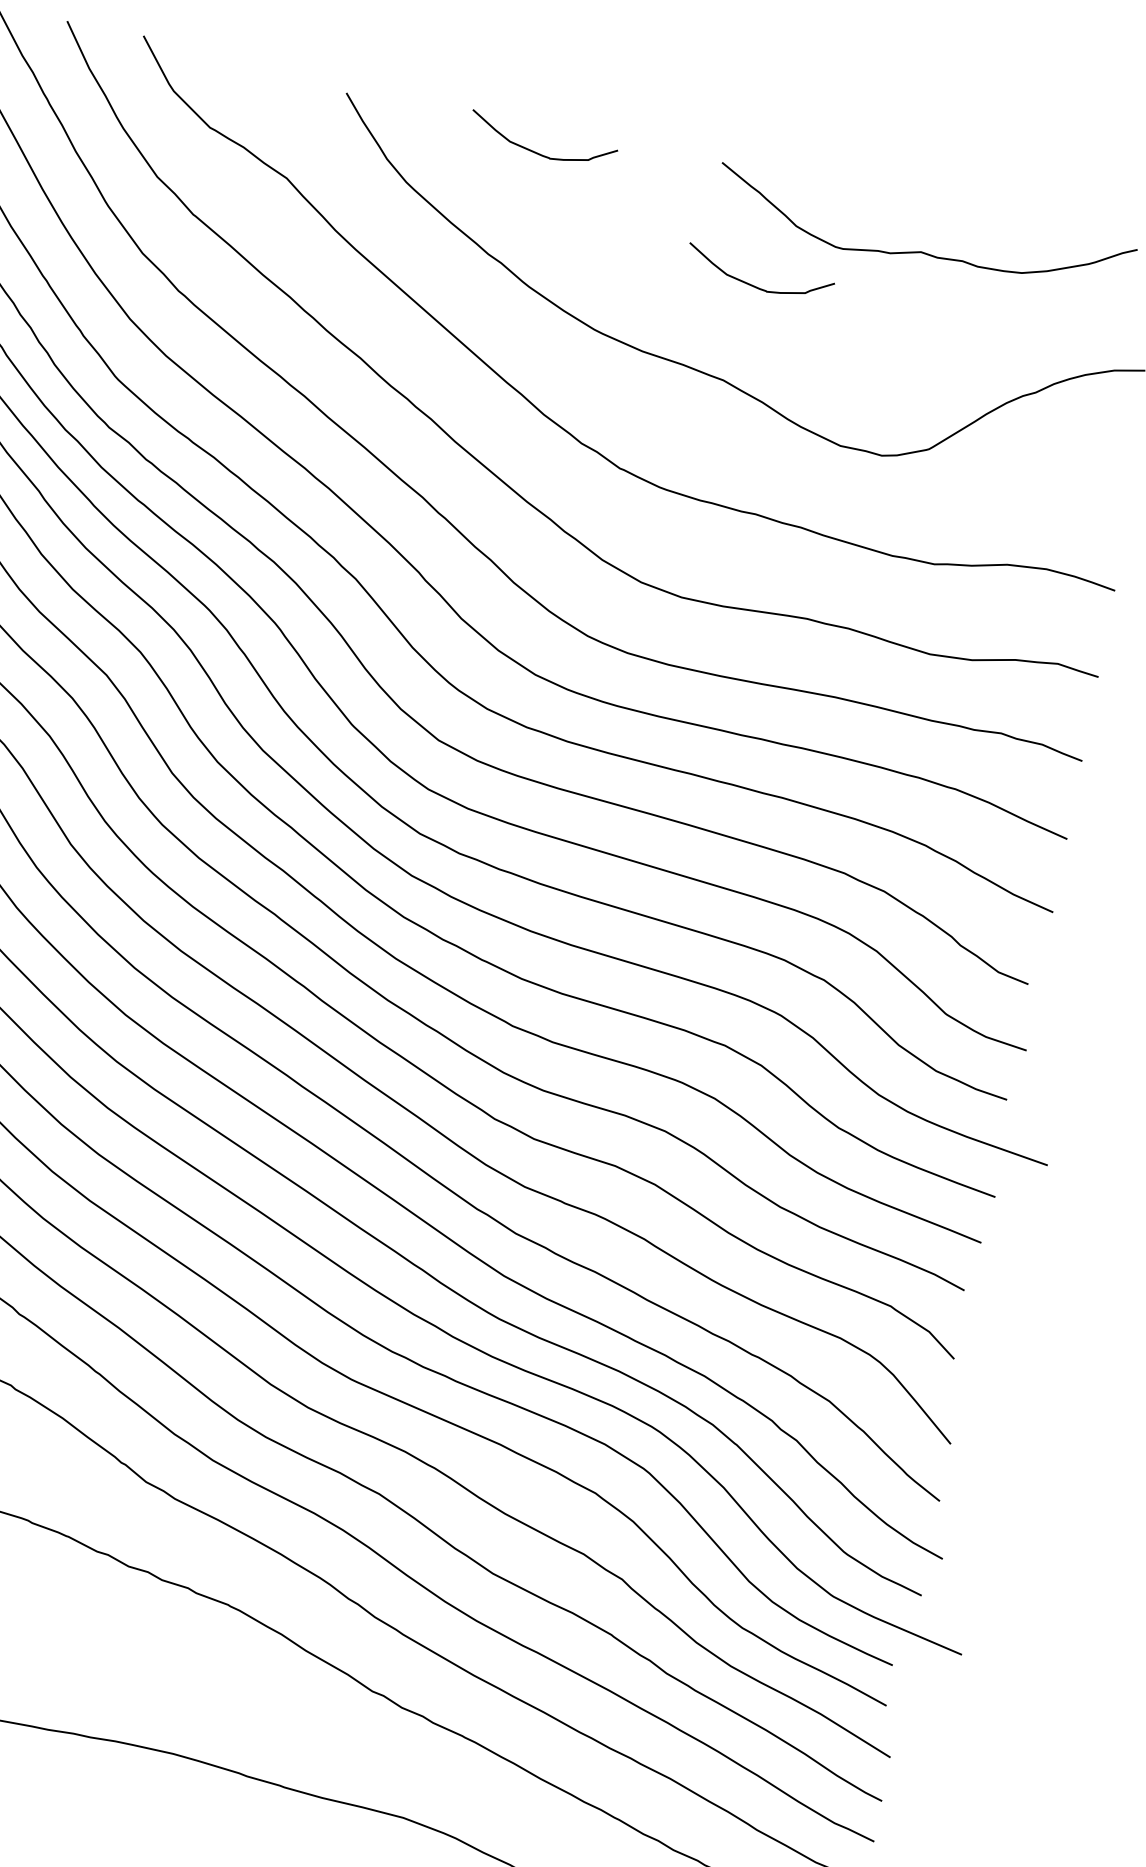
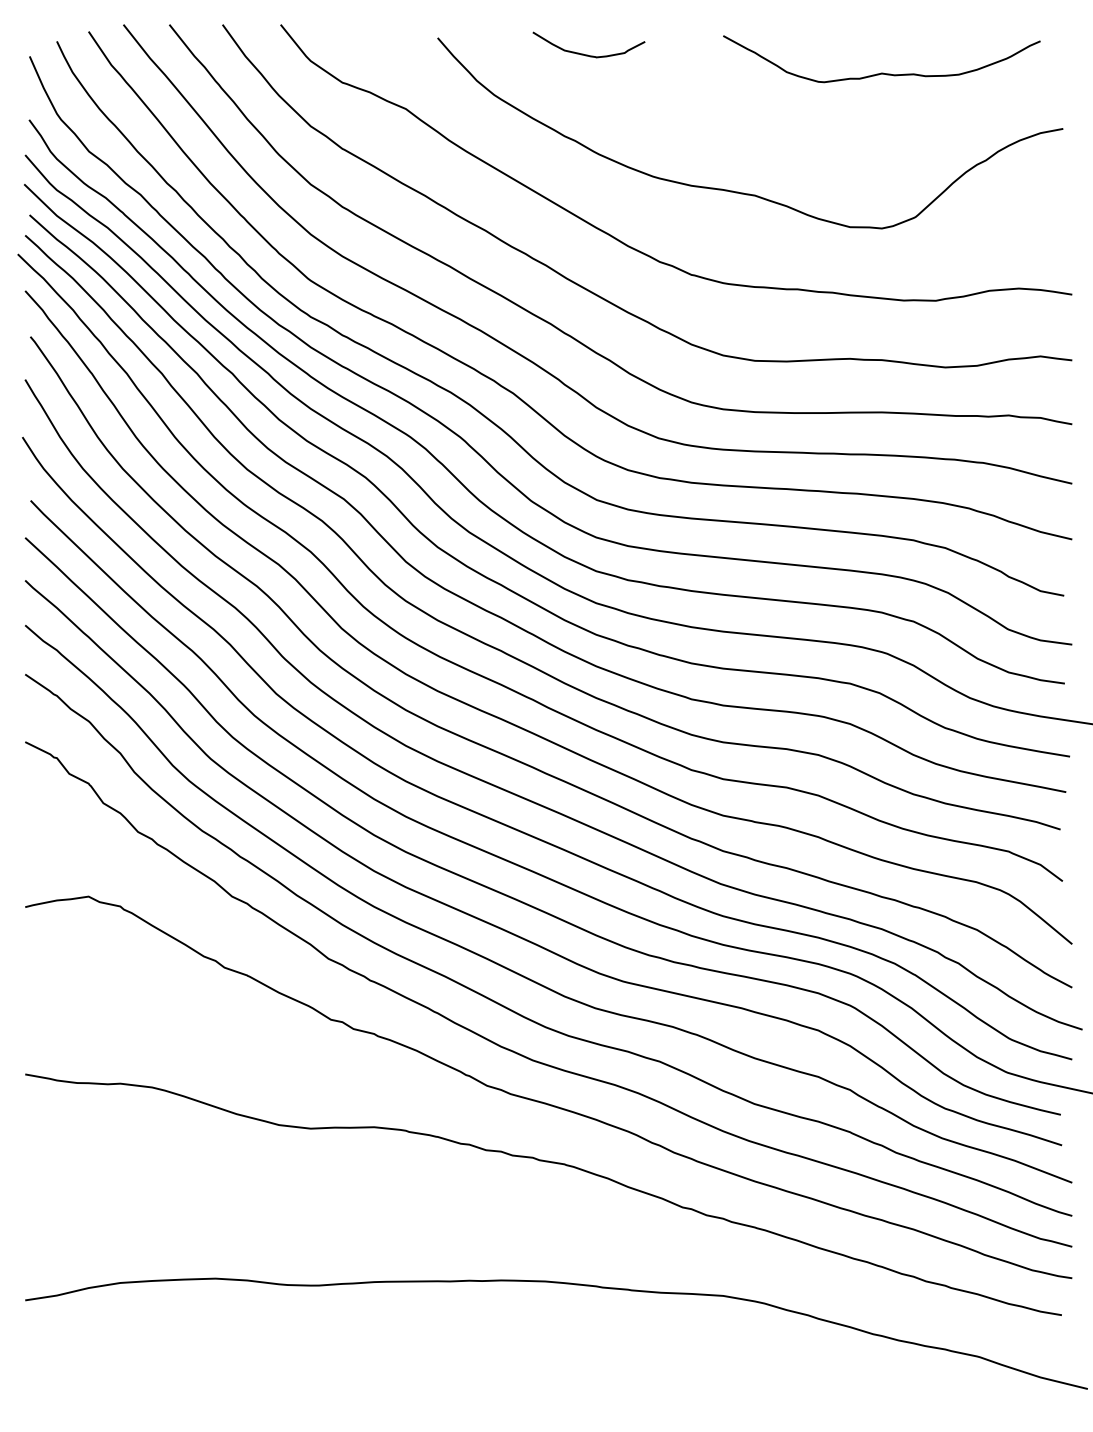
curve: (755, 285) -> (765, 121), removed

